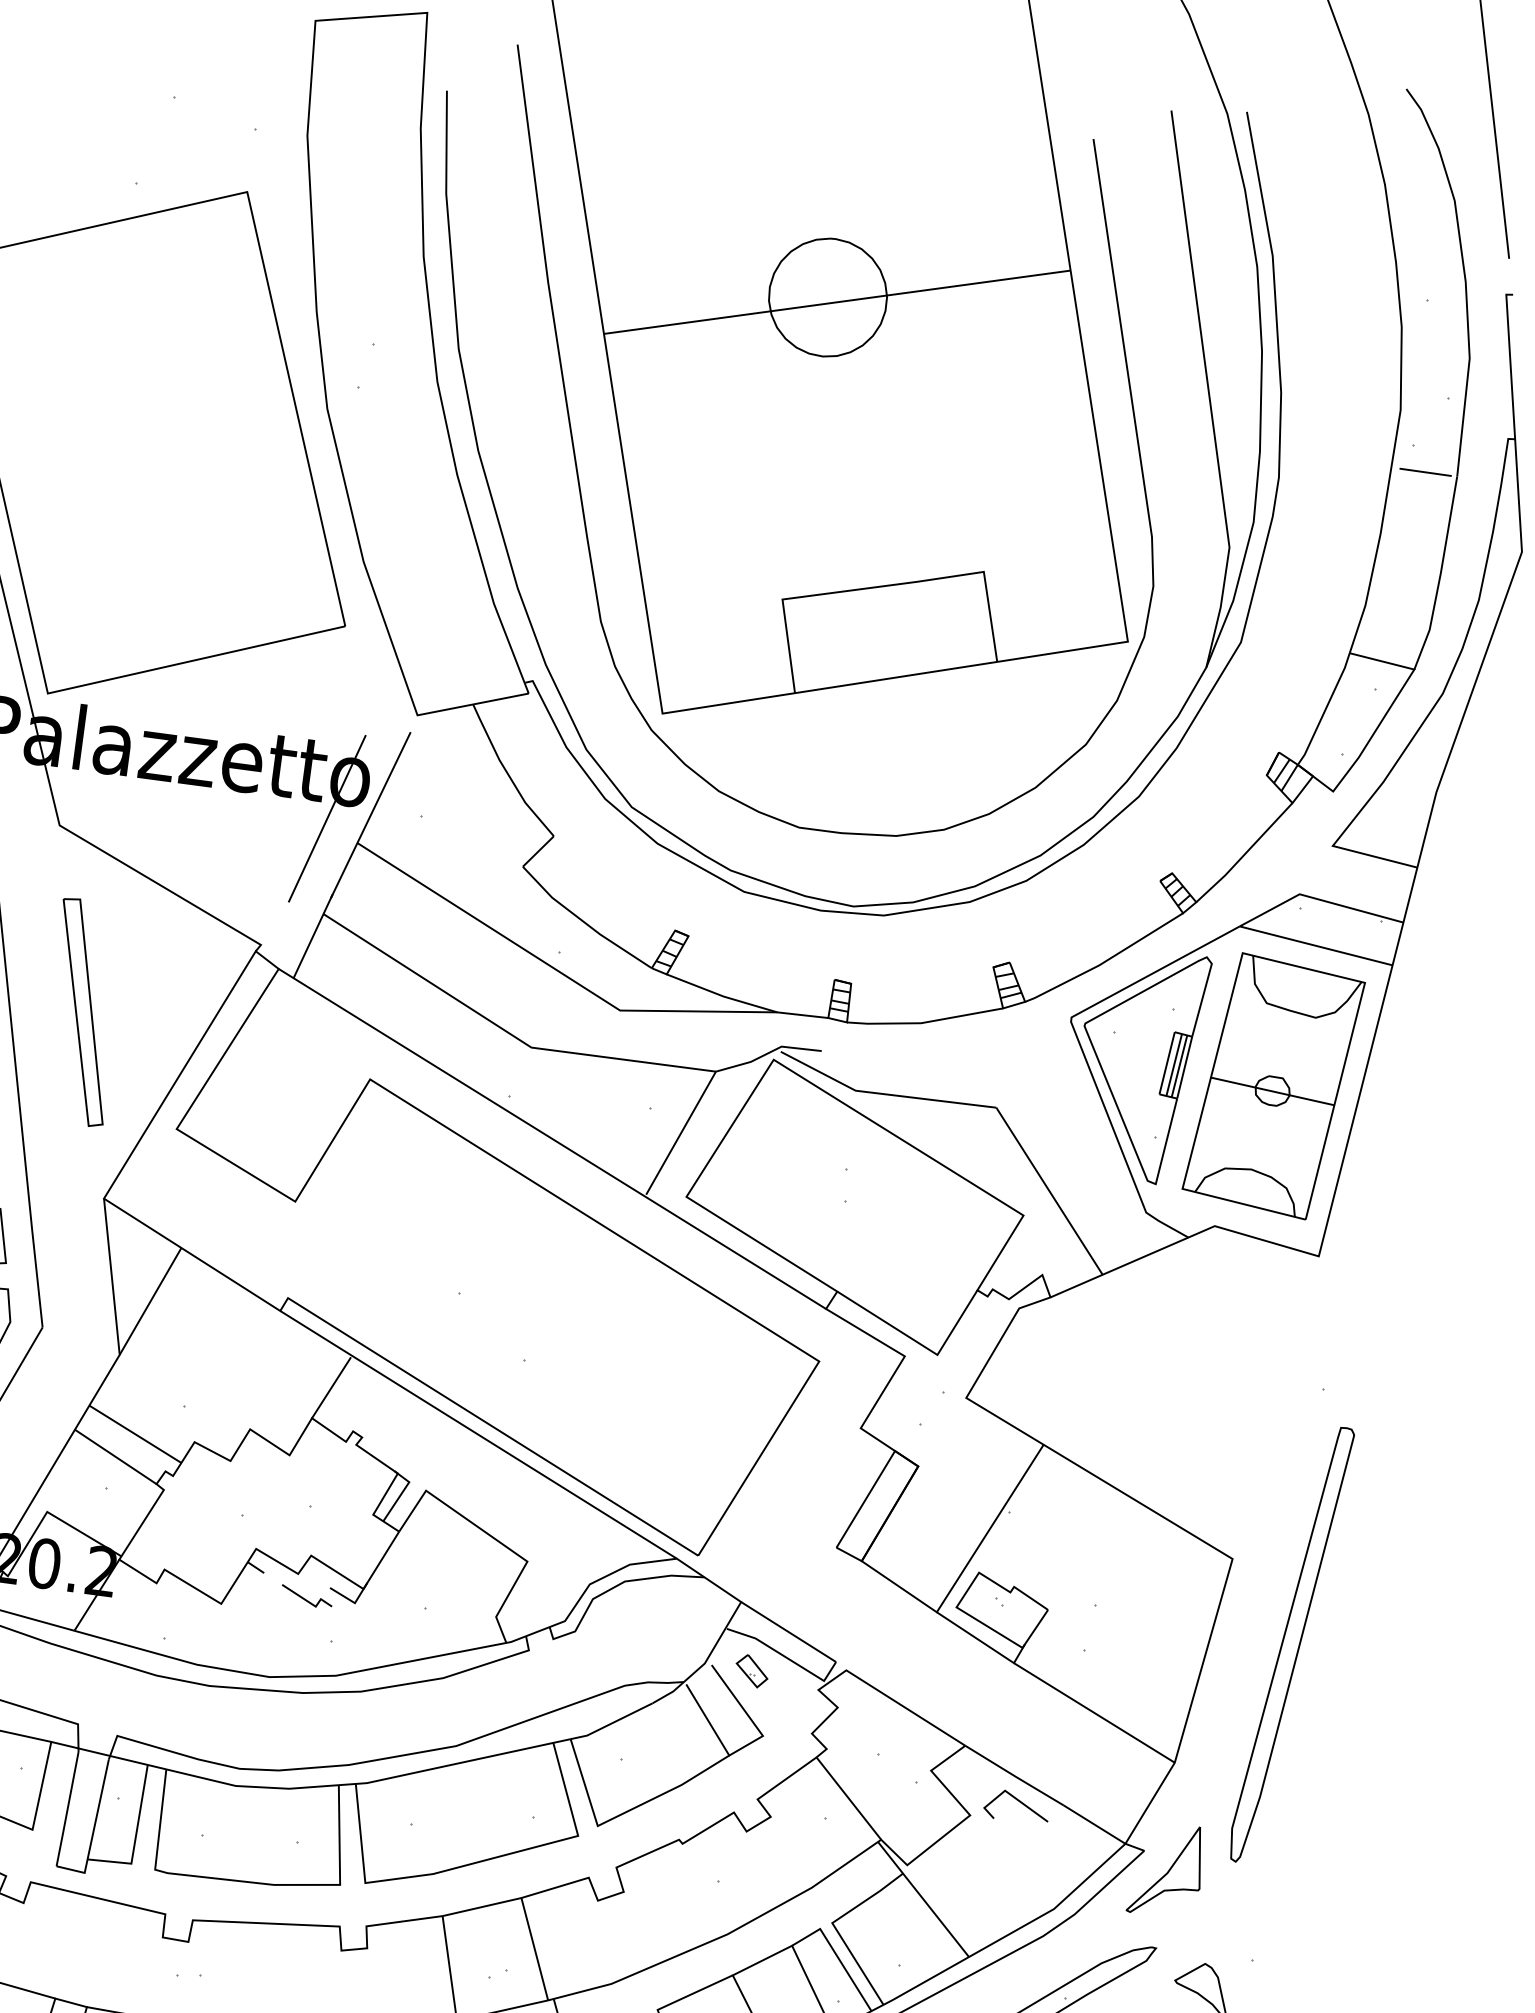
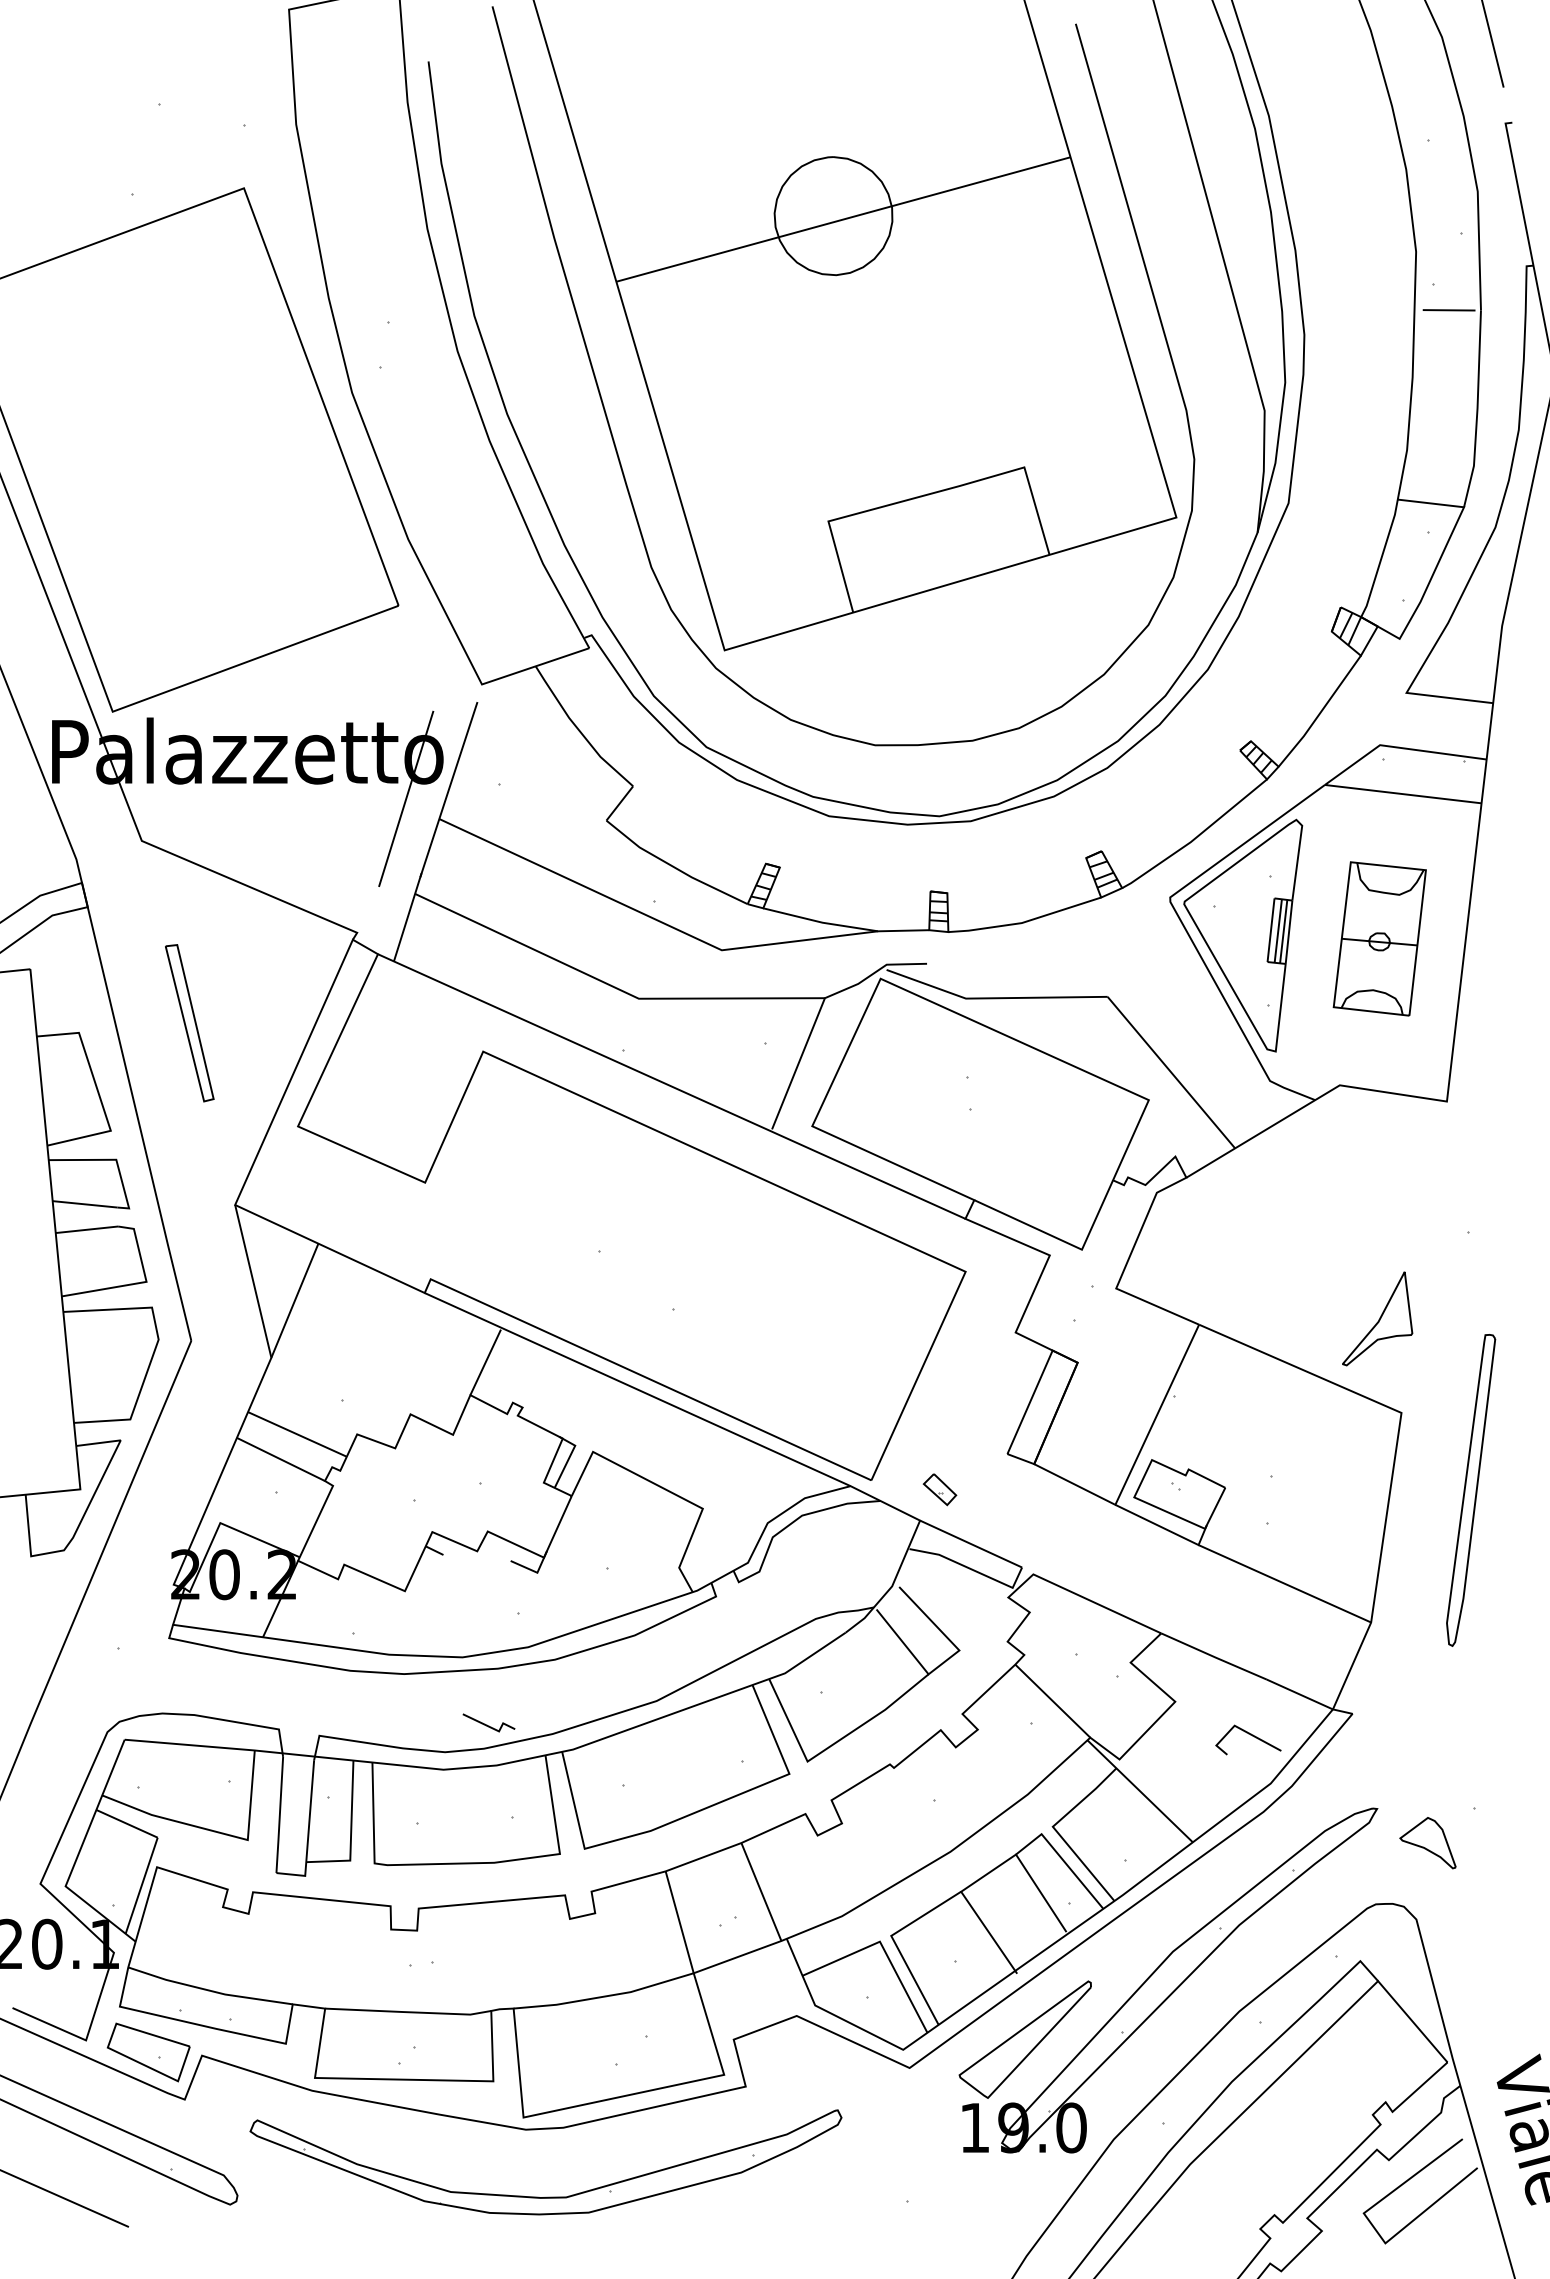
part: (82, 1011) -> (189, 1022), size x0.7
part: (1273, 1085) -> (1379, 938), size x0.6
line: (305, 1598) -> (487, 1724), moved
part: (1290, 1645) -> (1470, 1490), size x0.7
part: (751, 1670) -> (939, 1489), moved
line: (1019, 1802) -> (1250, 1735), moved
part: (1166, 1869) -> (1377, 1318), moved

